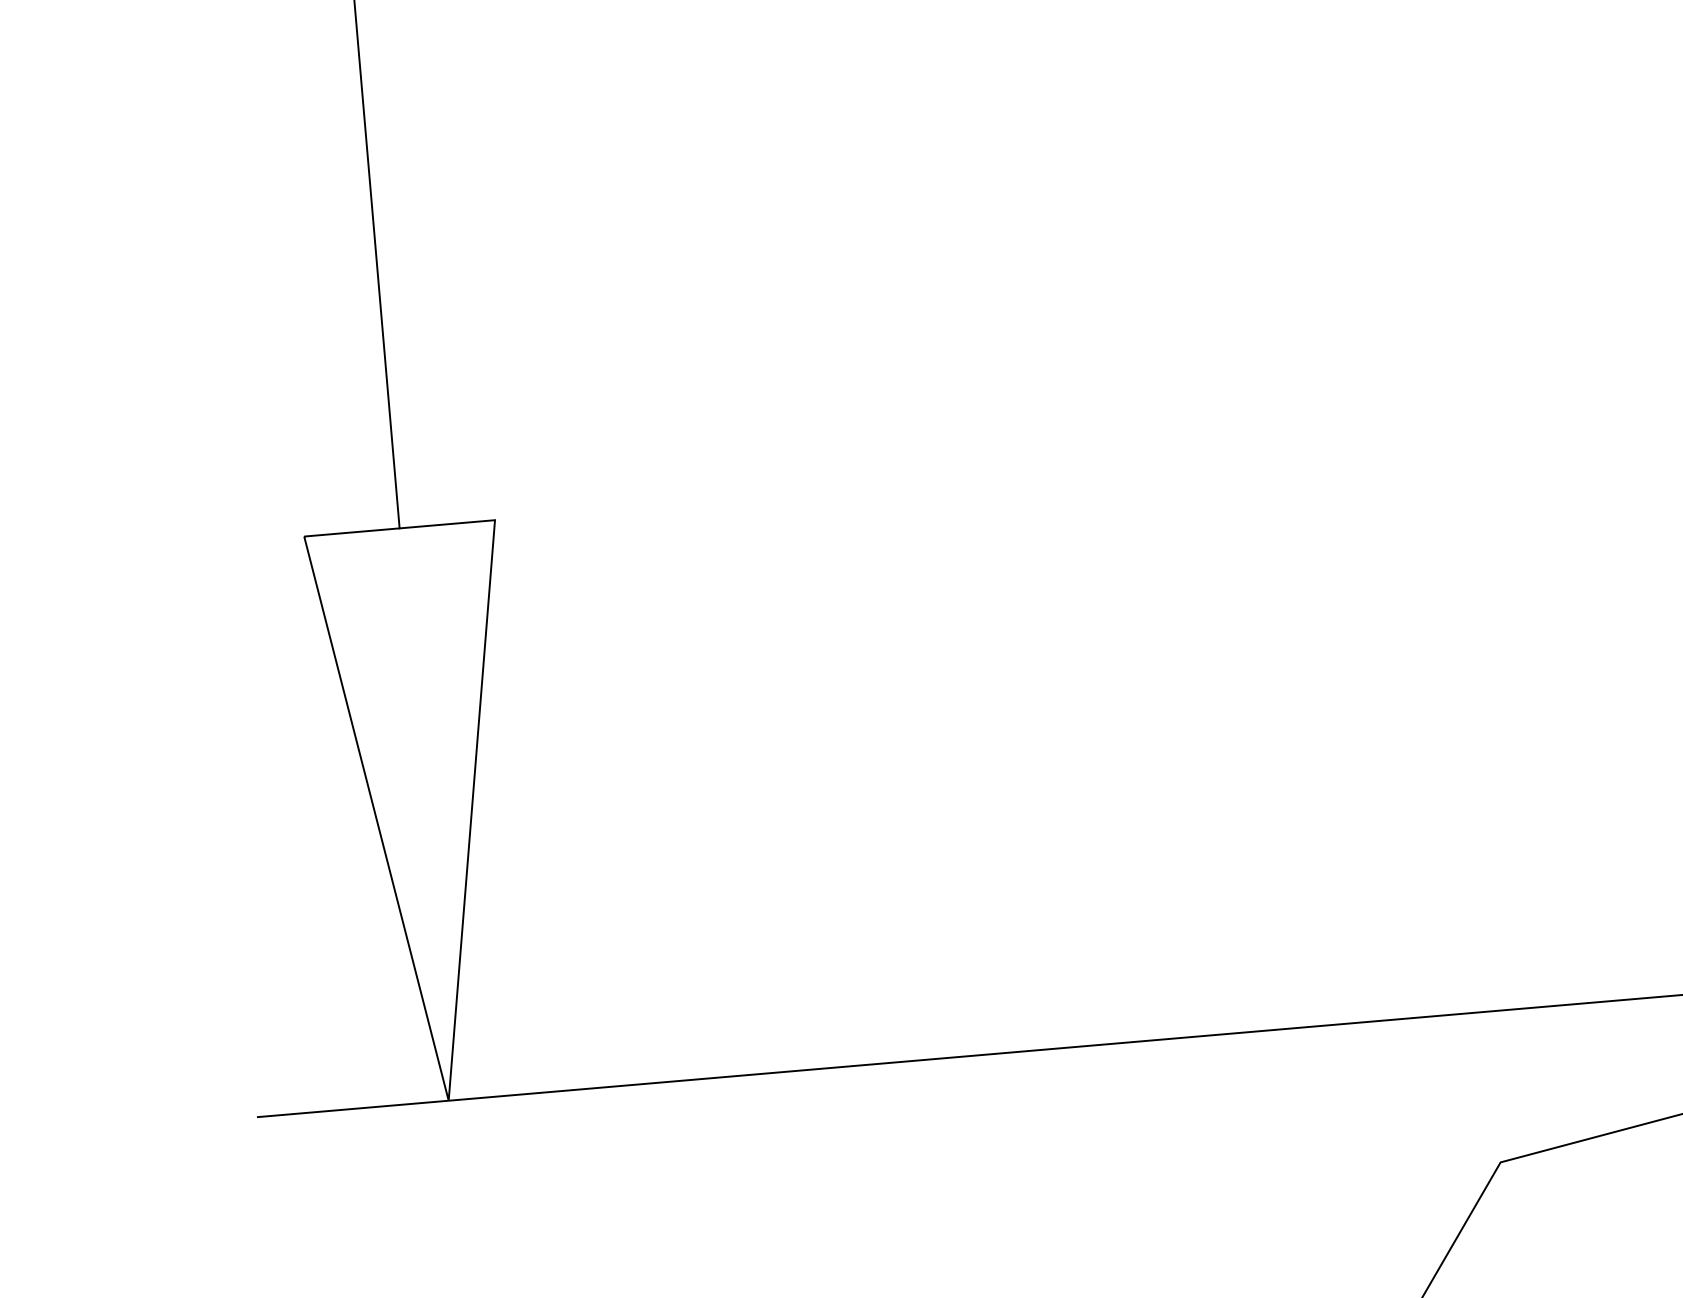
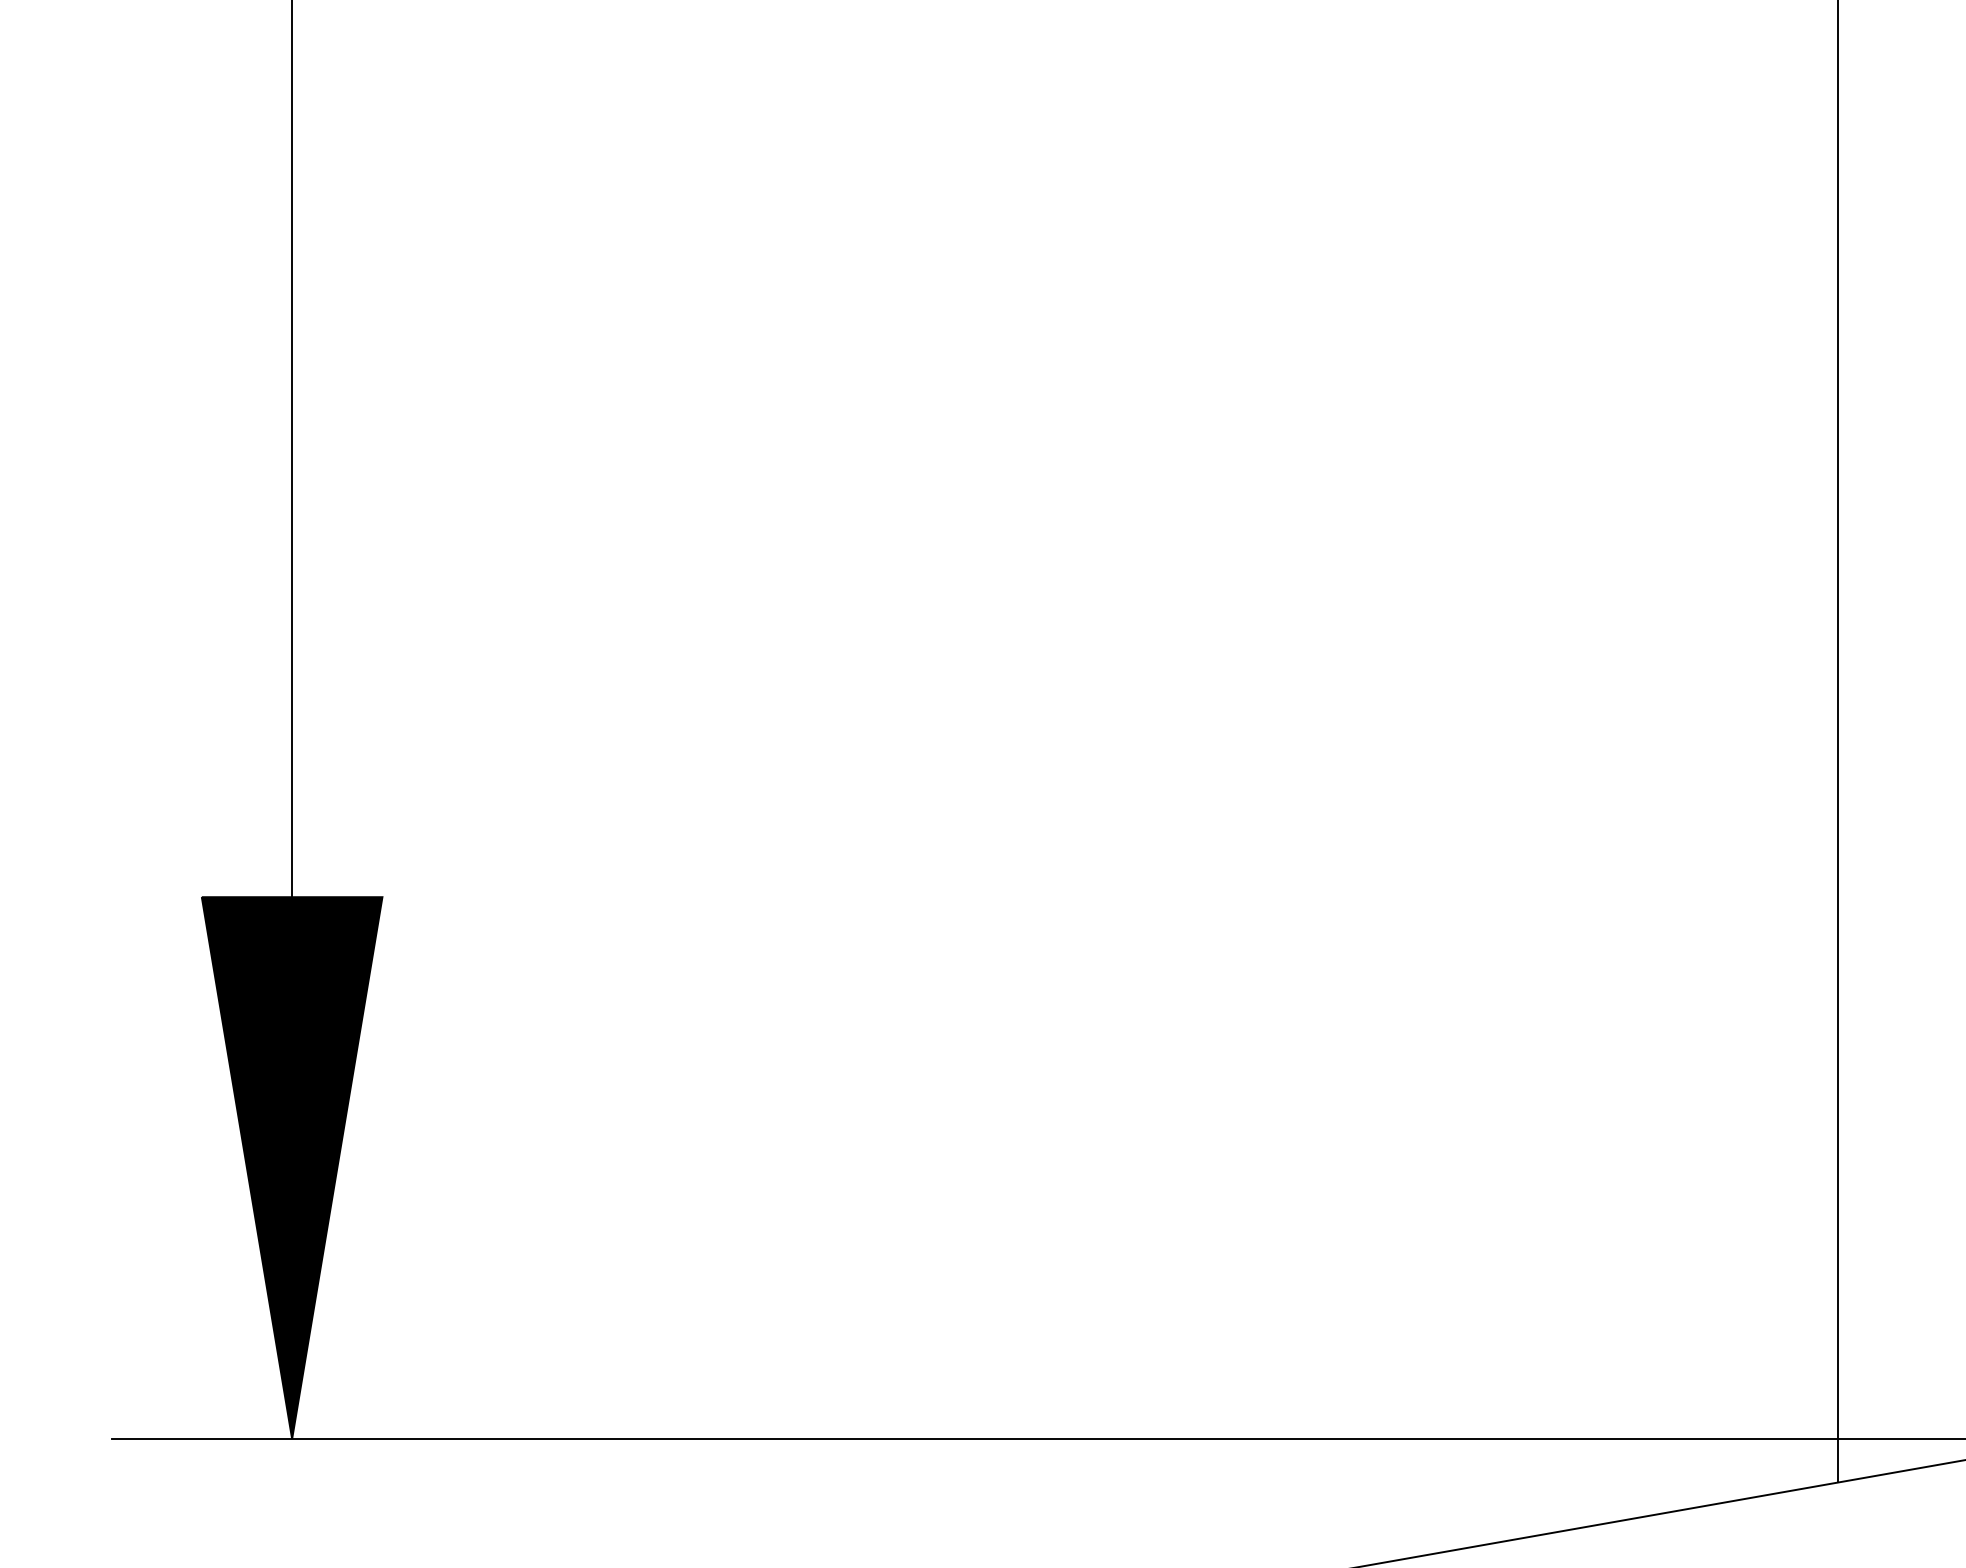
fill: (423, 815) -> (291, 1168), added

